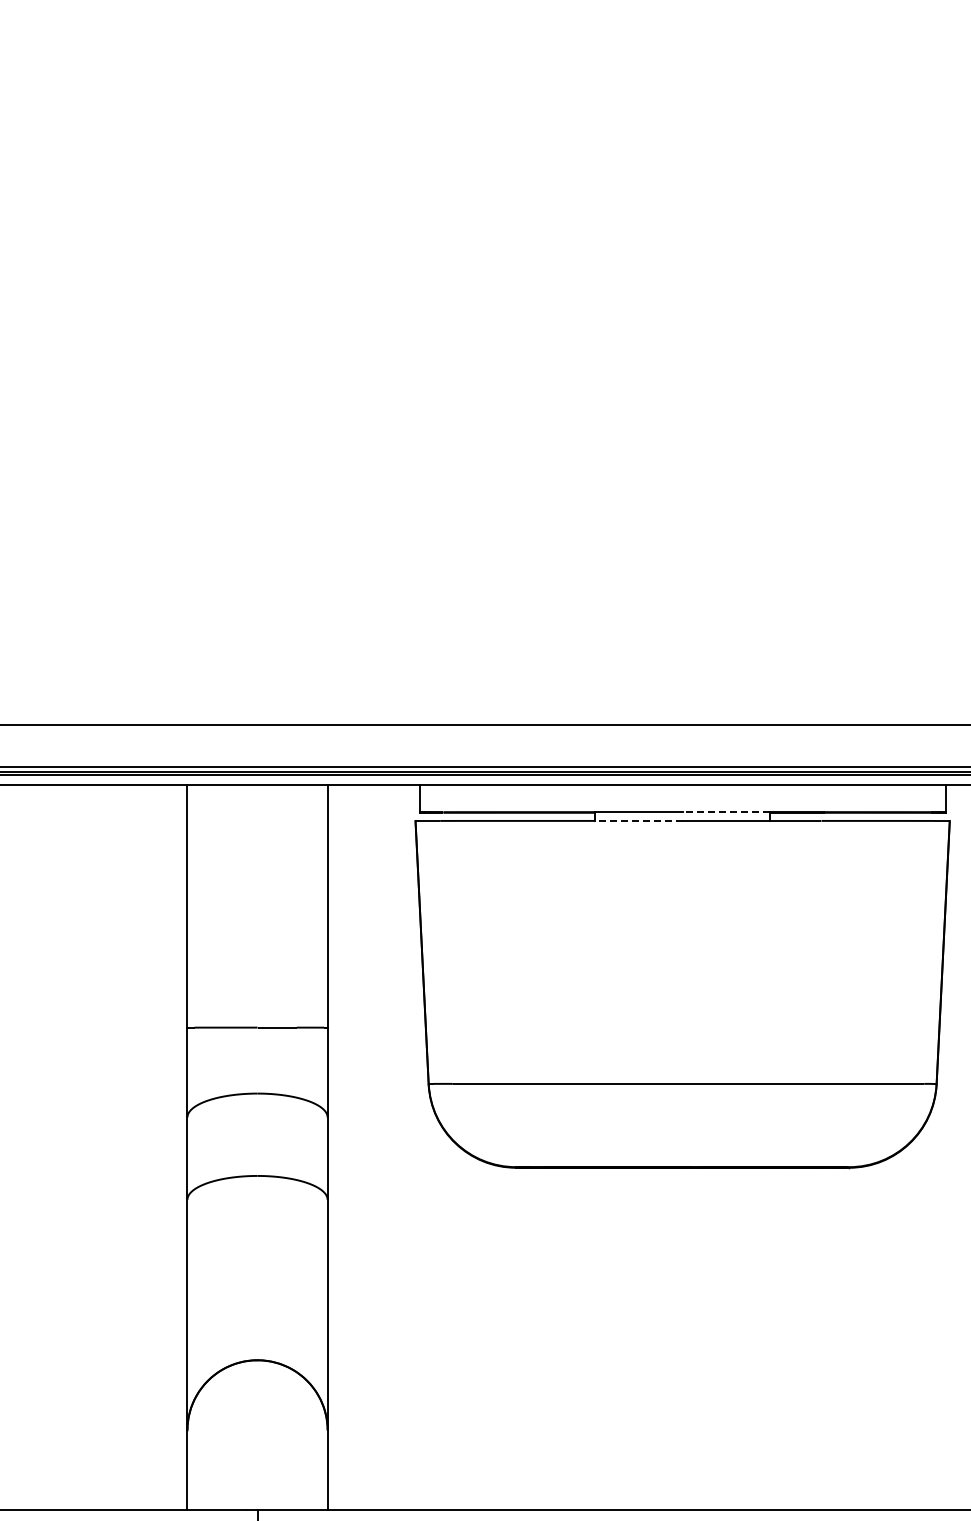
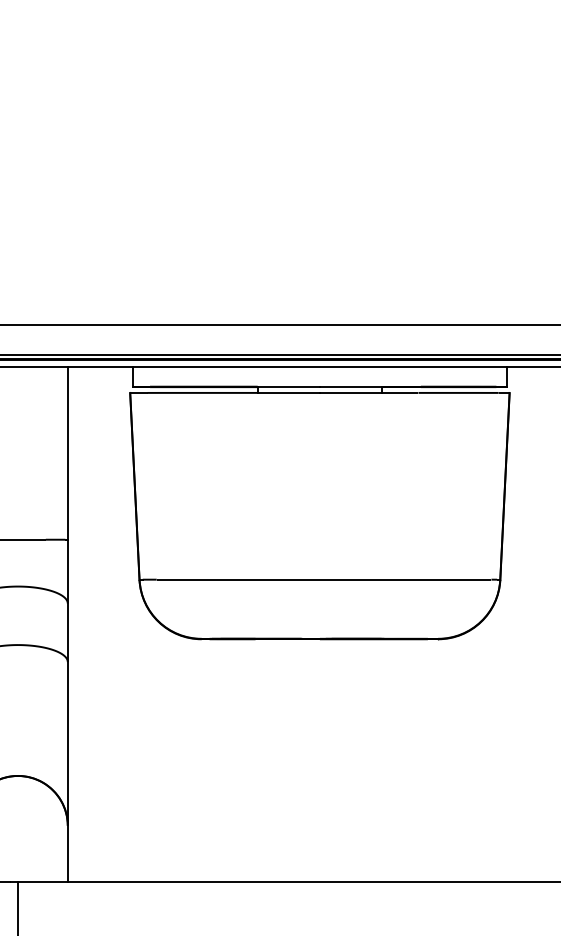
line: (726, 812) -> (351, 386), dashed -> solid
line: (638, 820) -> (288, 392), dashed -> solid

